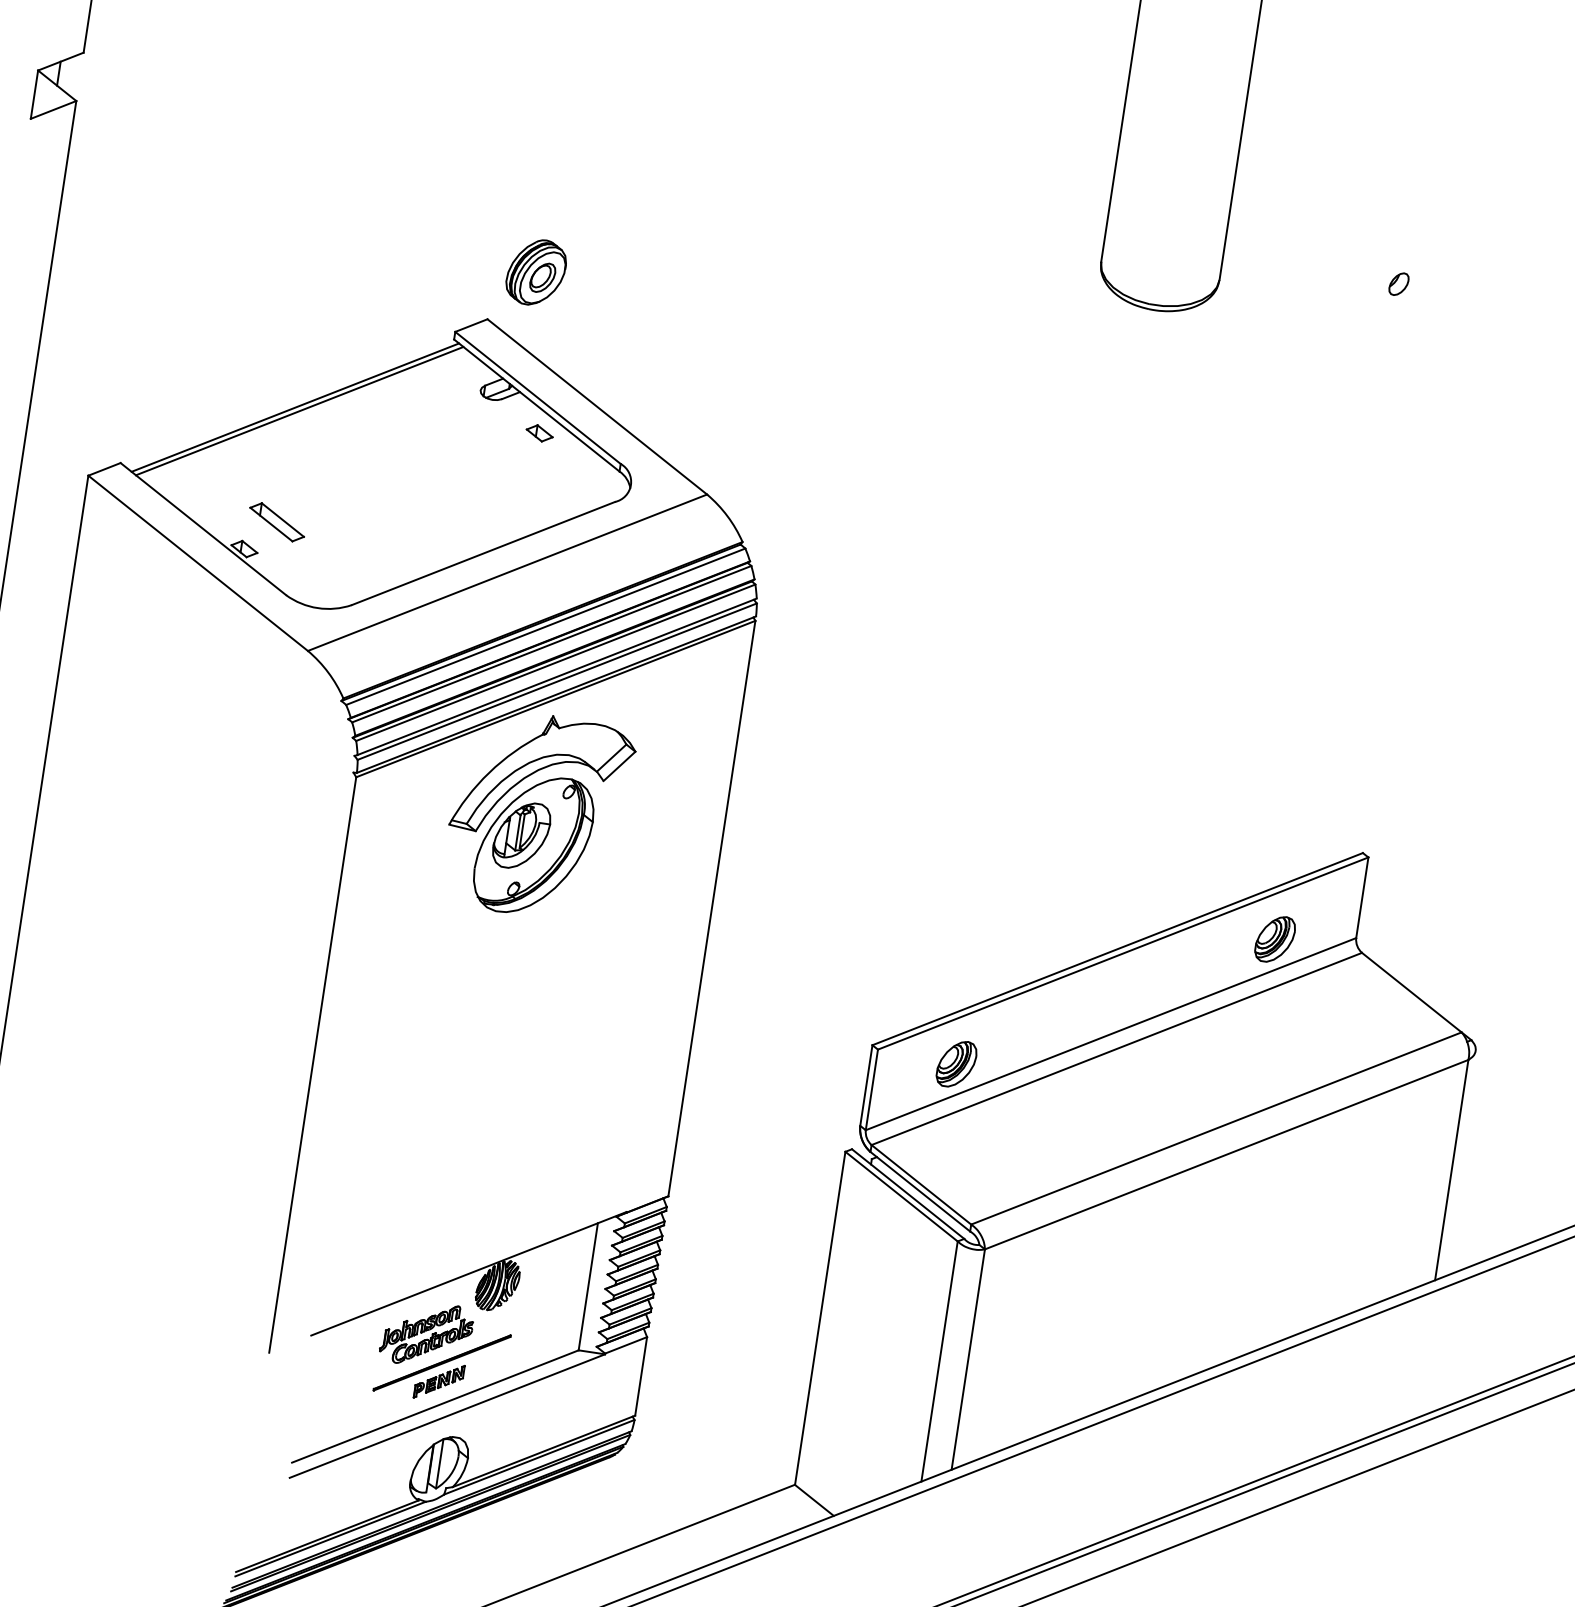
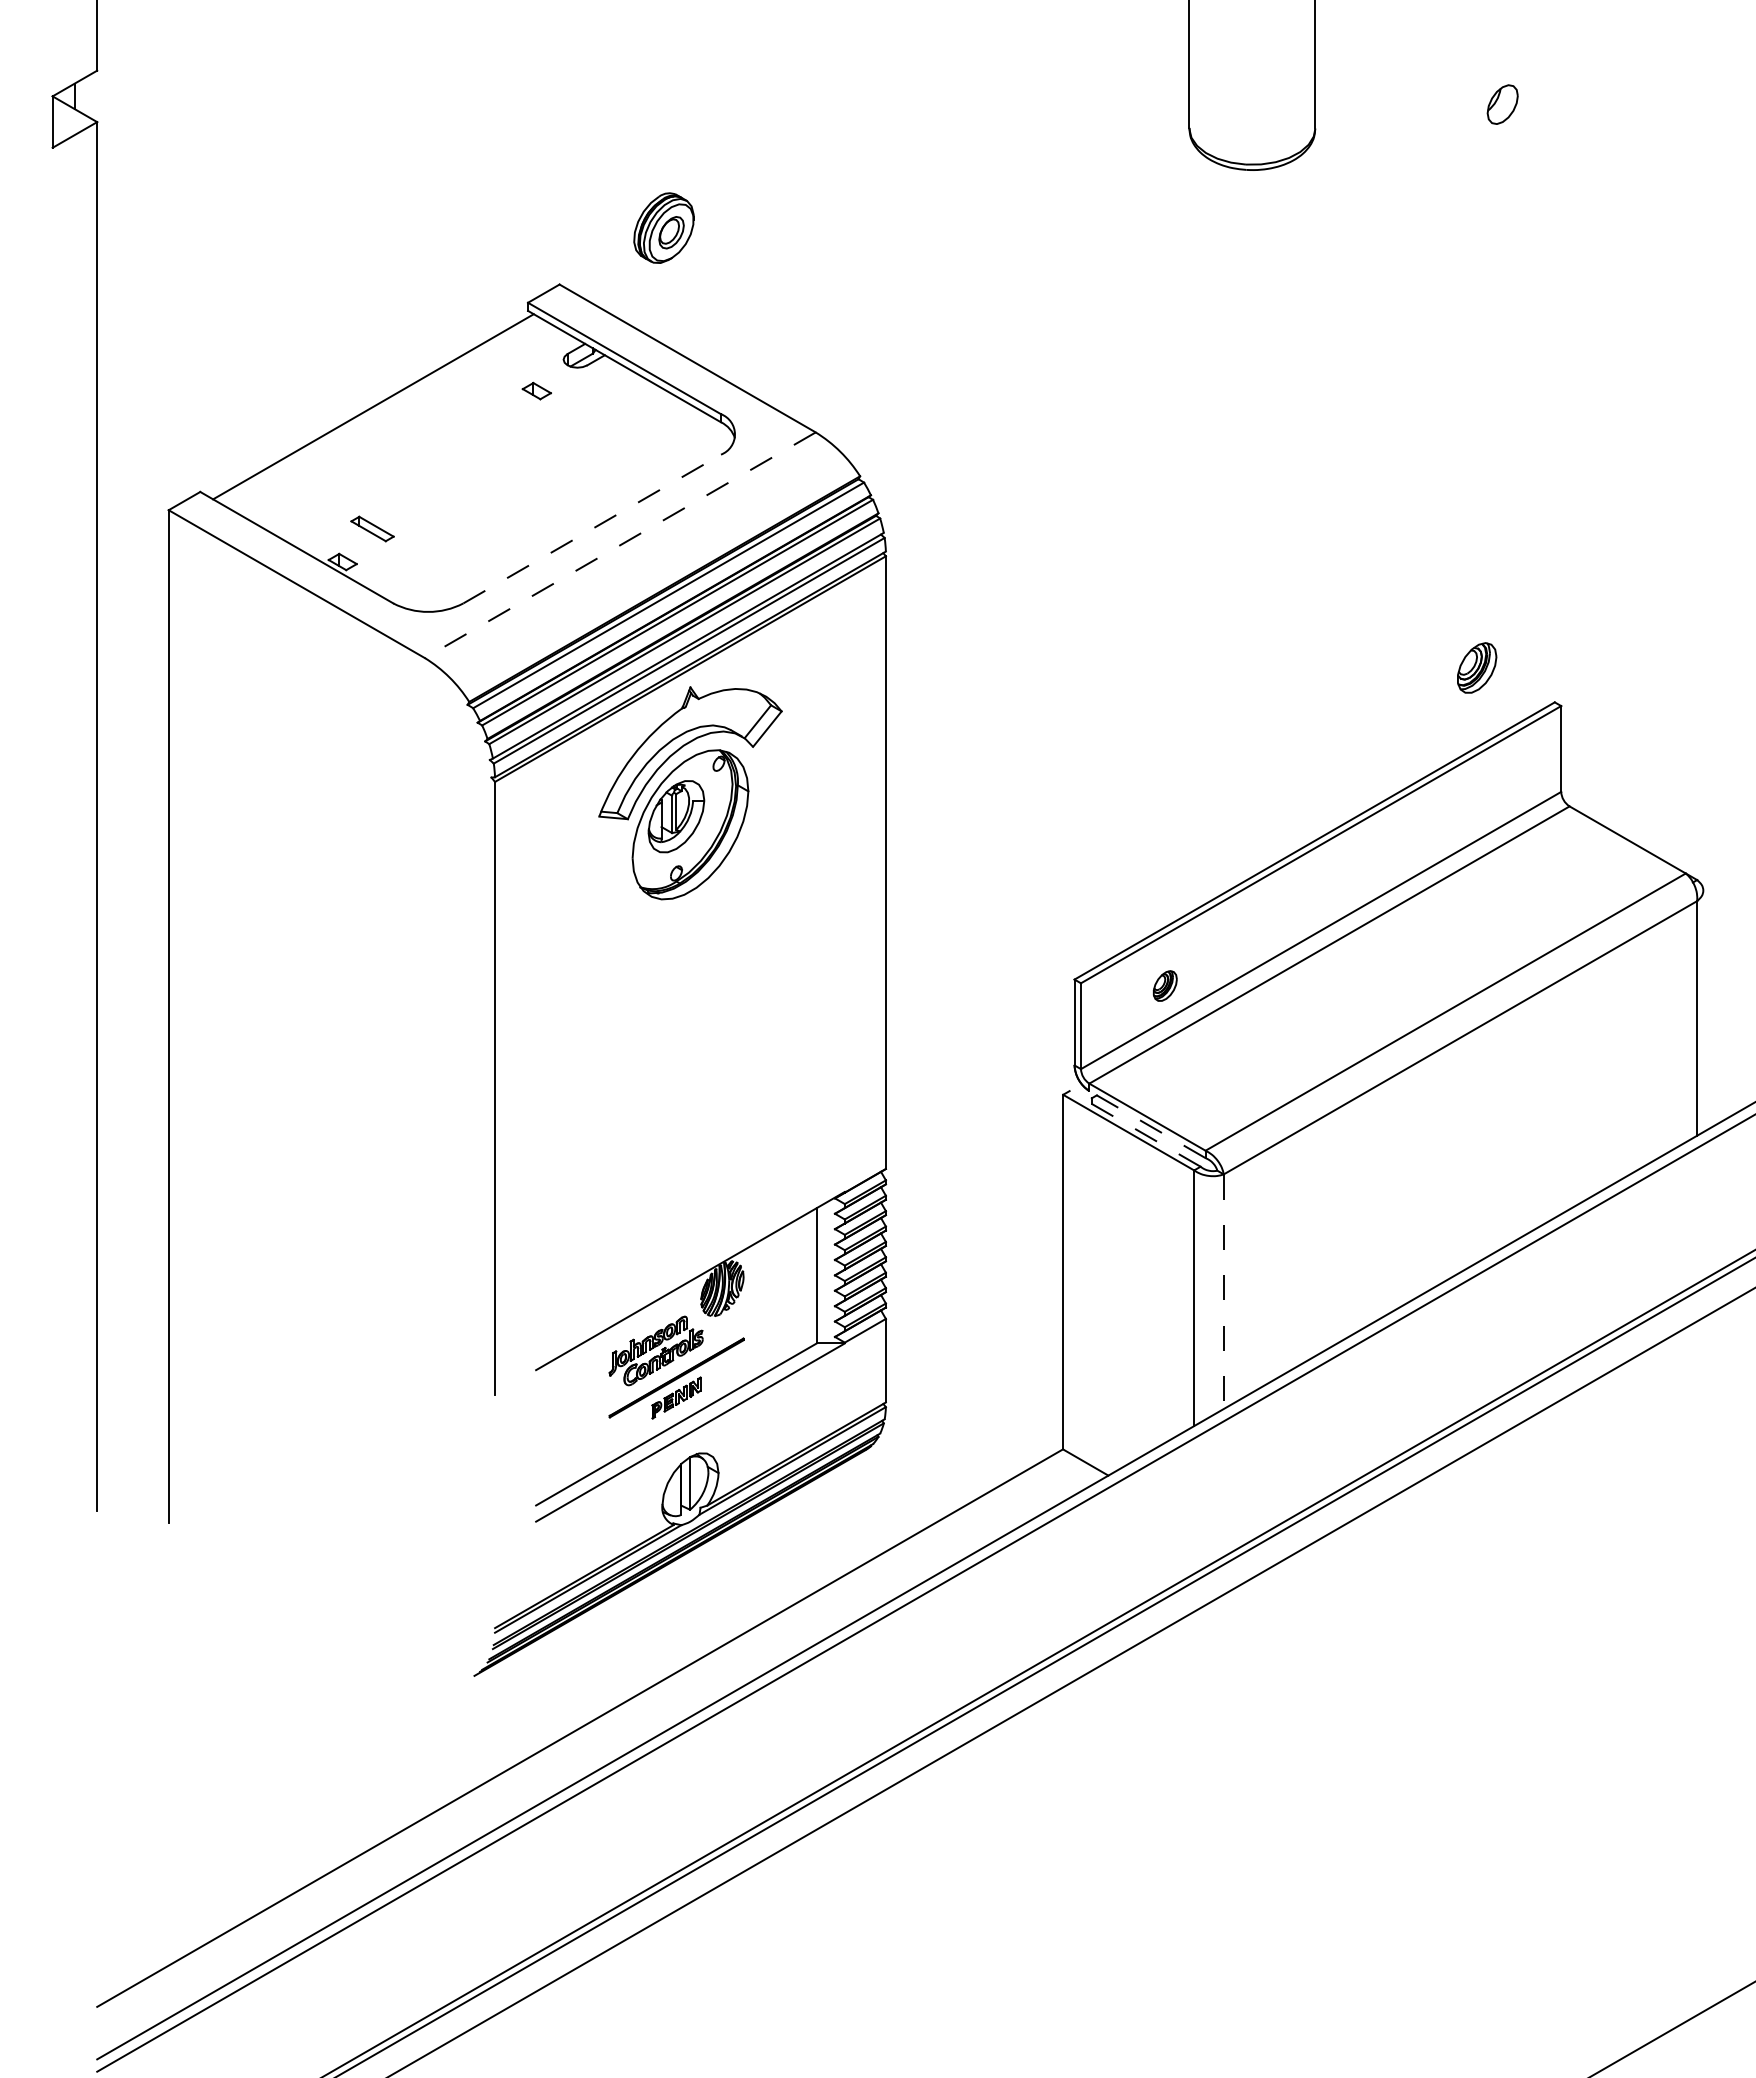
part: (535, 271) -> (663, 227), moved
part: (1398, 284) -> (1502, 104), size x1.6
line: (299, 410) -> (378, 409), removed
part: (539, 432) -> (536, 390), moved
part: (277, 521) -> (372, 528), size x0.7
line: (483, 554) -> (592, 529), solid -> dashed
line: (507, 573) -> (620, 545), solid -> dashed
part: (1275, 938) -> (1477, 667), moved
part: (957, 1063) -> (1165, 985), size x0.6
line: (920, 1191) -> (1147, 1124), solid -> dashed
line: (908, 1193) -> (1135, 1128), solid -> dashed
line: (967, 1360) -> (1223, 1292), solid -> dashed

